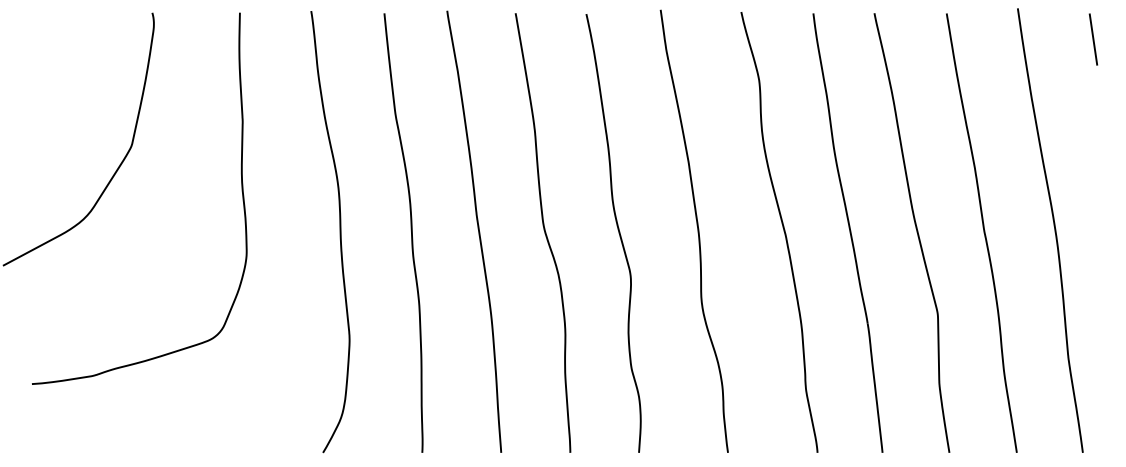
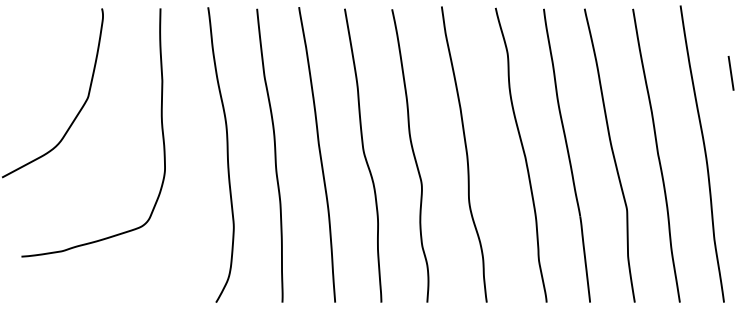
line: (1092, 39) -> (730, 73), moved

